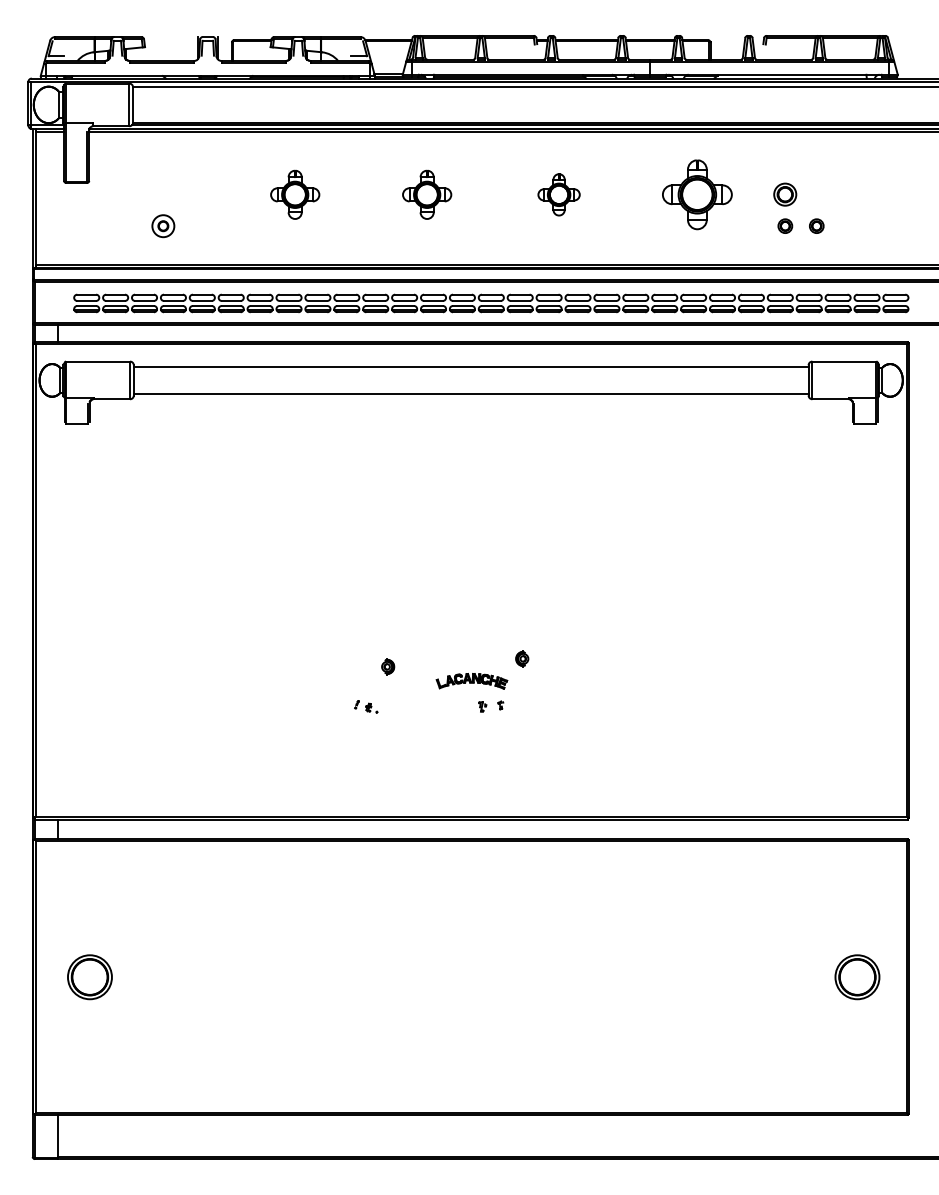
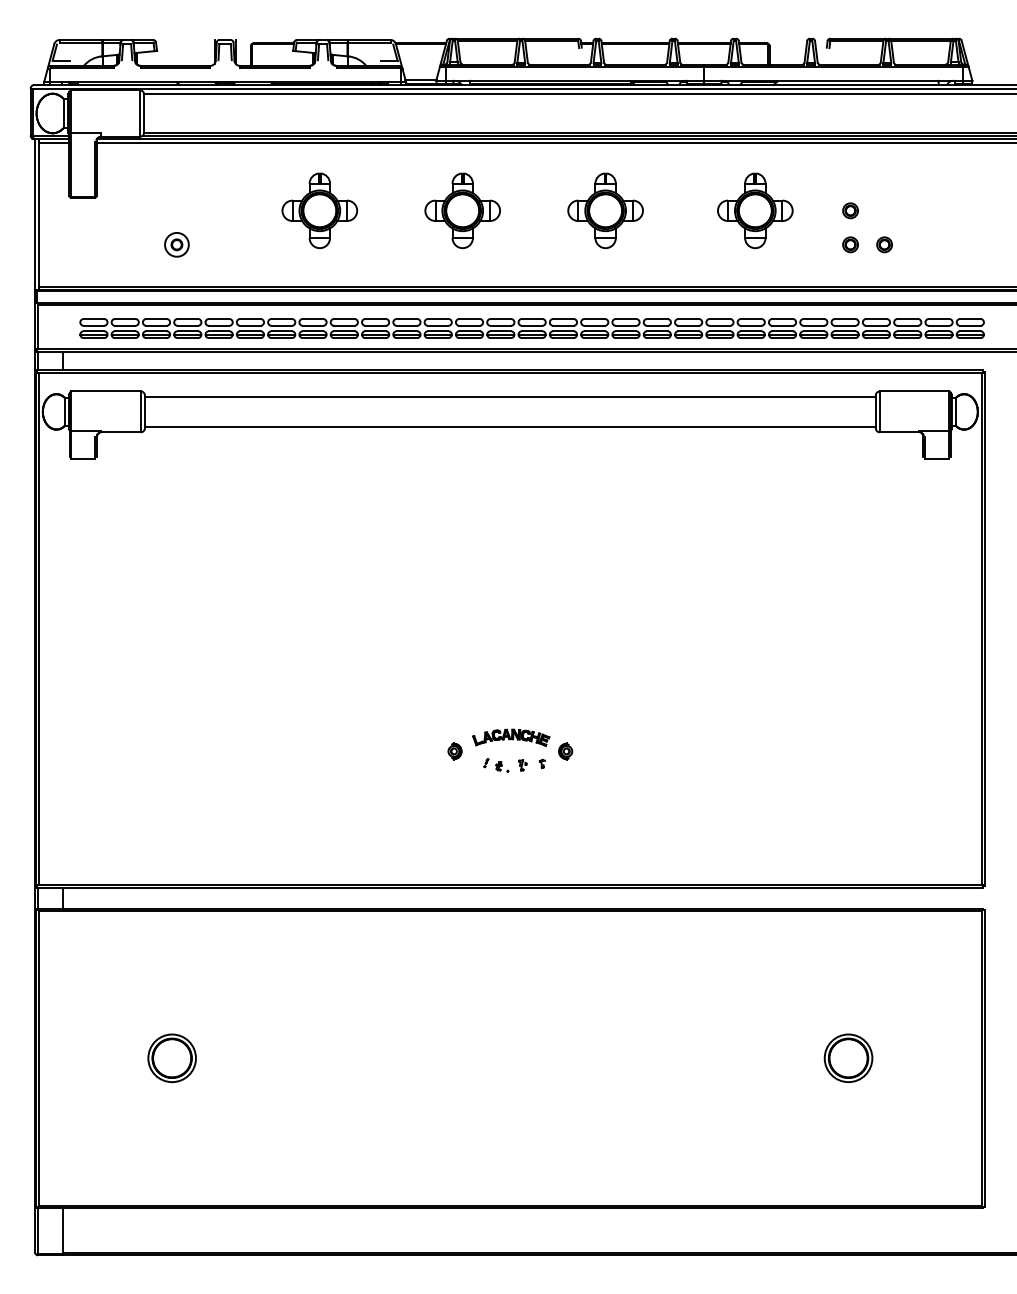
part: (294, 194) -> (318, 210), size x1.43
part: (426, 194) -> (461, 210), size x1.43
part: (558, 194) -> (604, 210), size x1.67
part: (785, 194) -> (850, 210), size x0.62
part: (522, 658) -> (565, 750), moved
part: (388, 666) -> (455, 750), moved
part: (366, 706) -> (496, 765), moved
part: (89, 977) -> (171, 1058), moved
part: (857, 977) -> (848, 1058), moved

